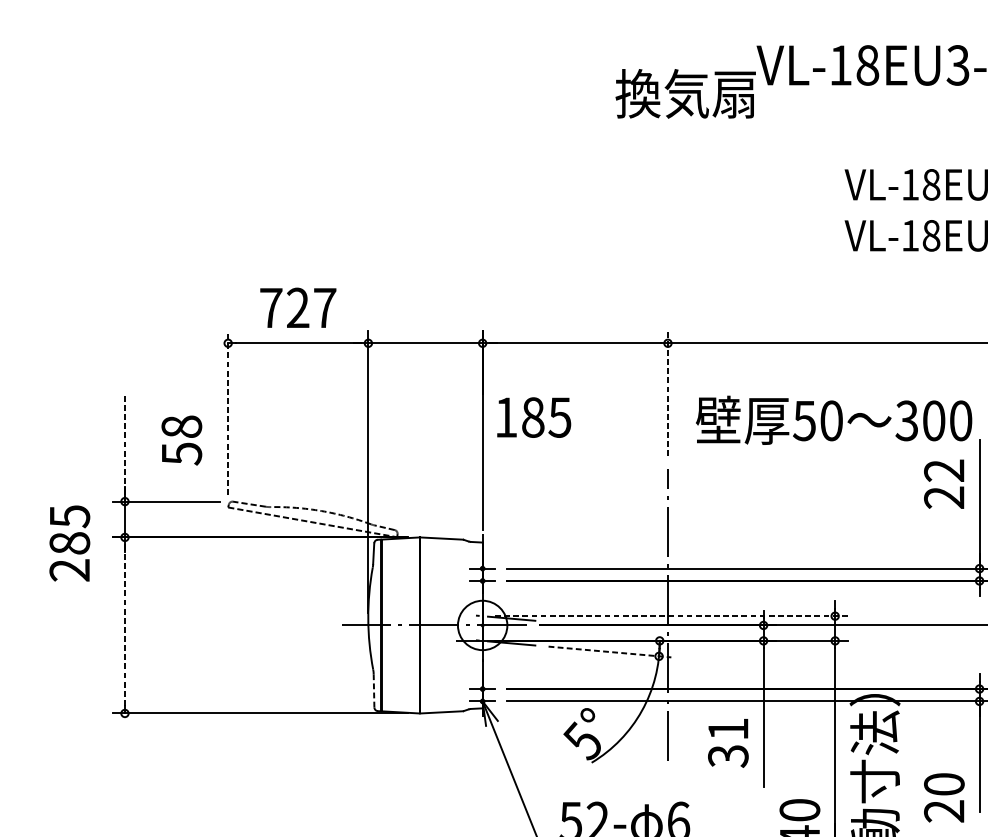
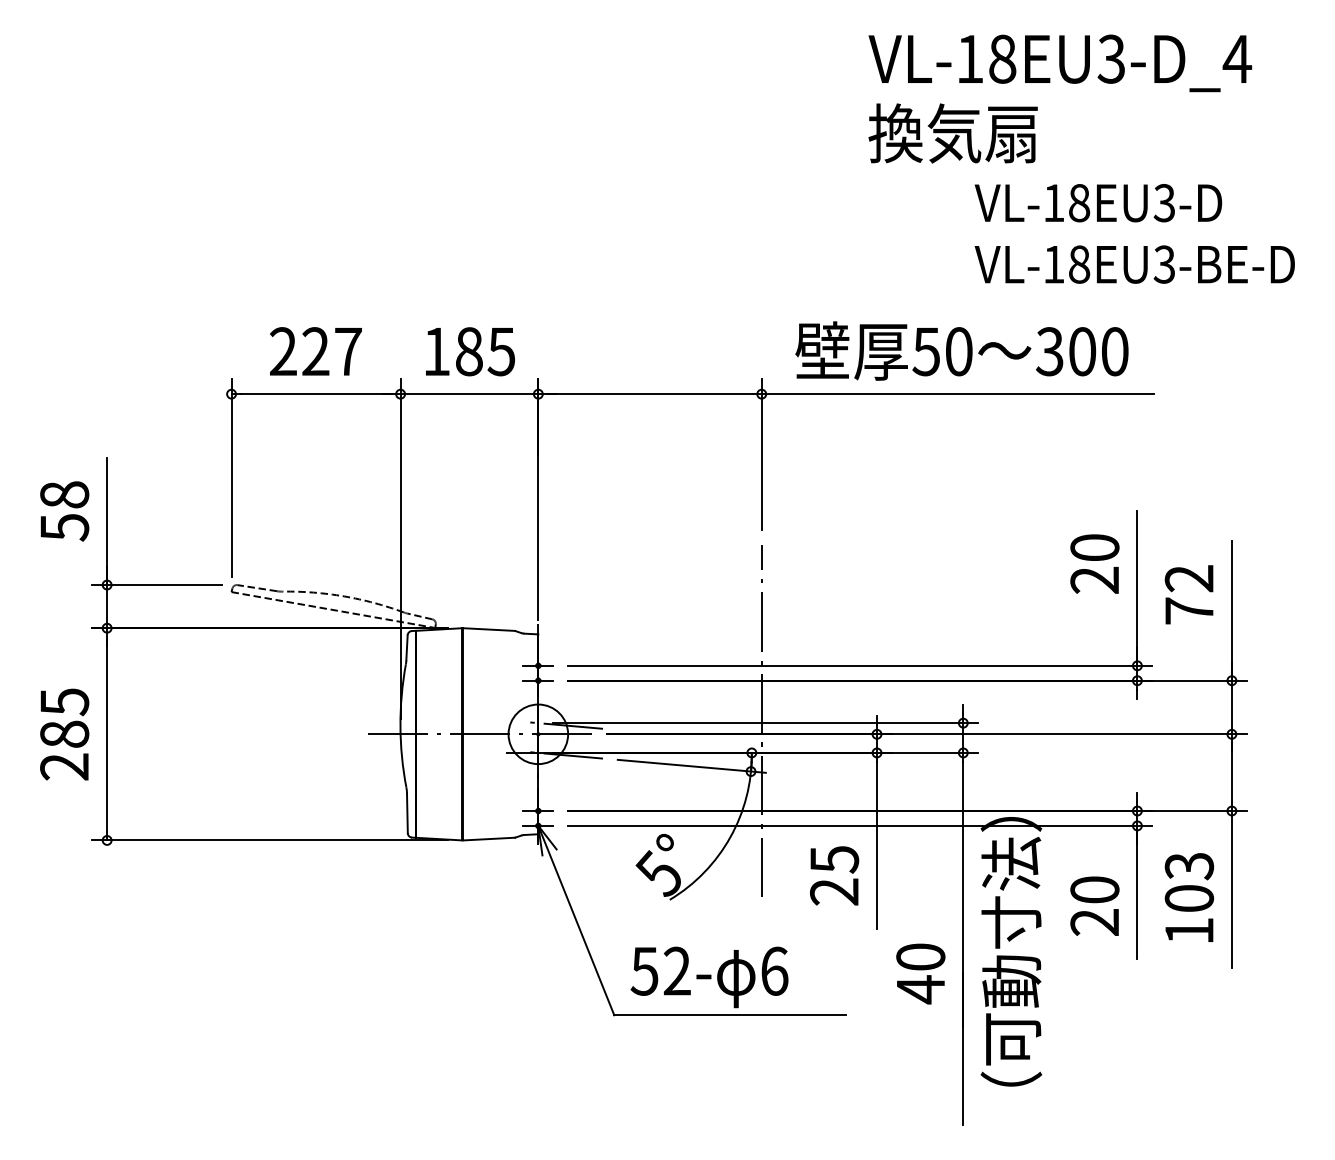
text: (685, 93) -> (952, 133), moved
text: (271, 307) -> (283, 351), 727 -> 227
line: (667, 393) -> (761, 454), dashed -> solid
line: (228, 413) -> (231, 478), dashed -> solid
text: (534, 417) -> (470, 351), moved
text: (833, 419) -> (961, 350), moved
text: (181, 440) -> (64, 511), moved
line: (125, 448) -> (107, 521), dashed -> solid
text: (943, 470) -> (1094, 547), 22 -> 20
text: (69, 543) -> (64, 734), moved
line: (671, 616) -> (766, 723), dashed -> solid
line: (125, 625) -> (107, 734), dashed -> solid
line: (610, 652) -> (692, 766), dashed -> solid
line: (374, 691) -> (407, 813), dashed -> solid
text: (728, 743) -> (834, 876), 31 -> 25
text: (943, 797) -> (1094, 905), moved

